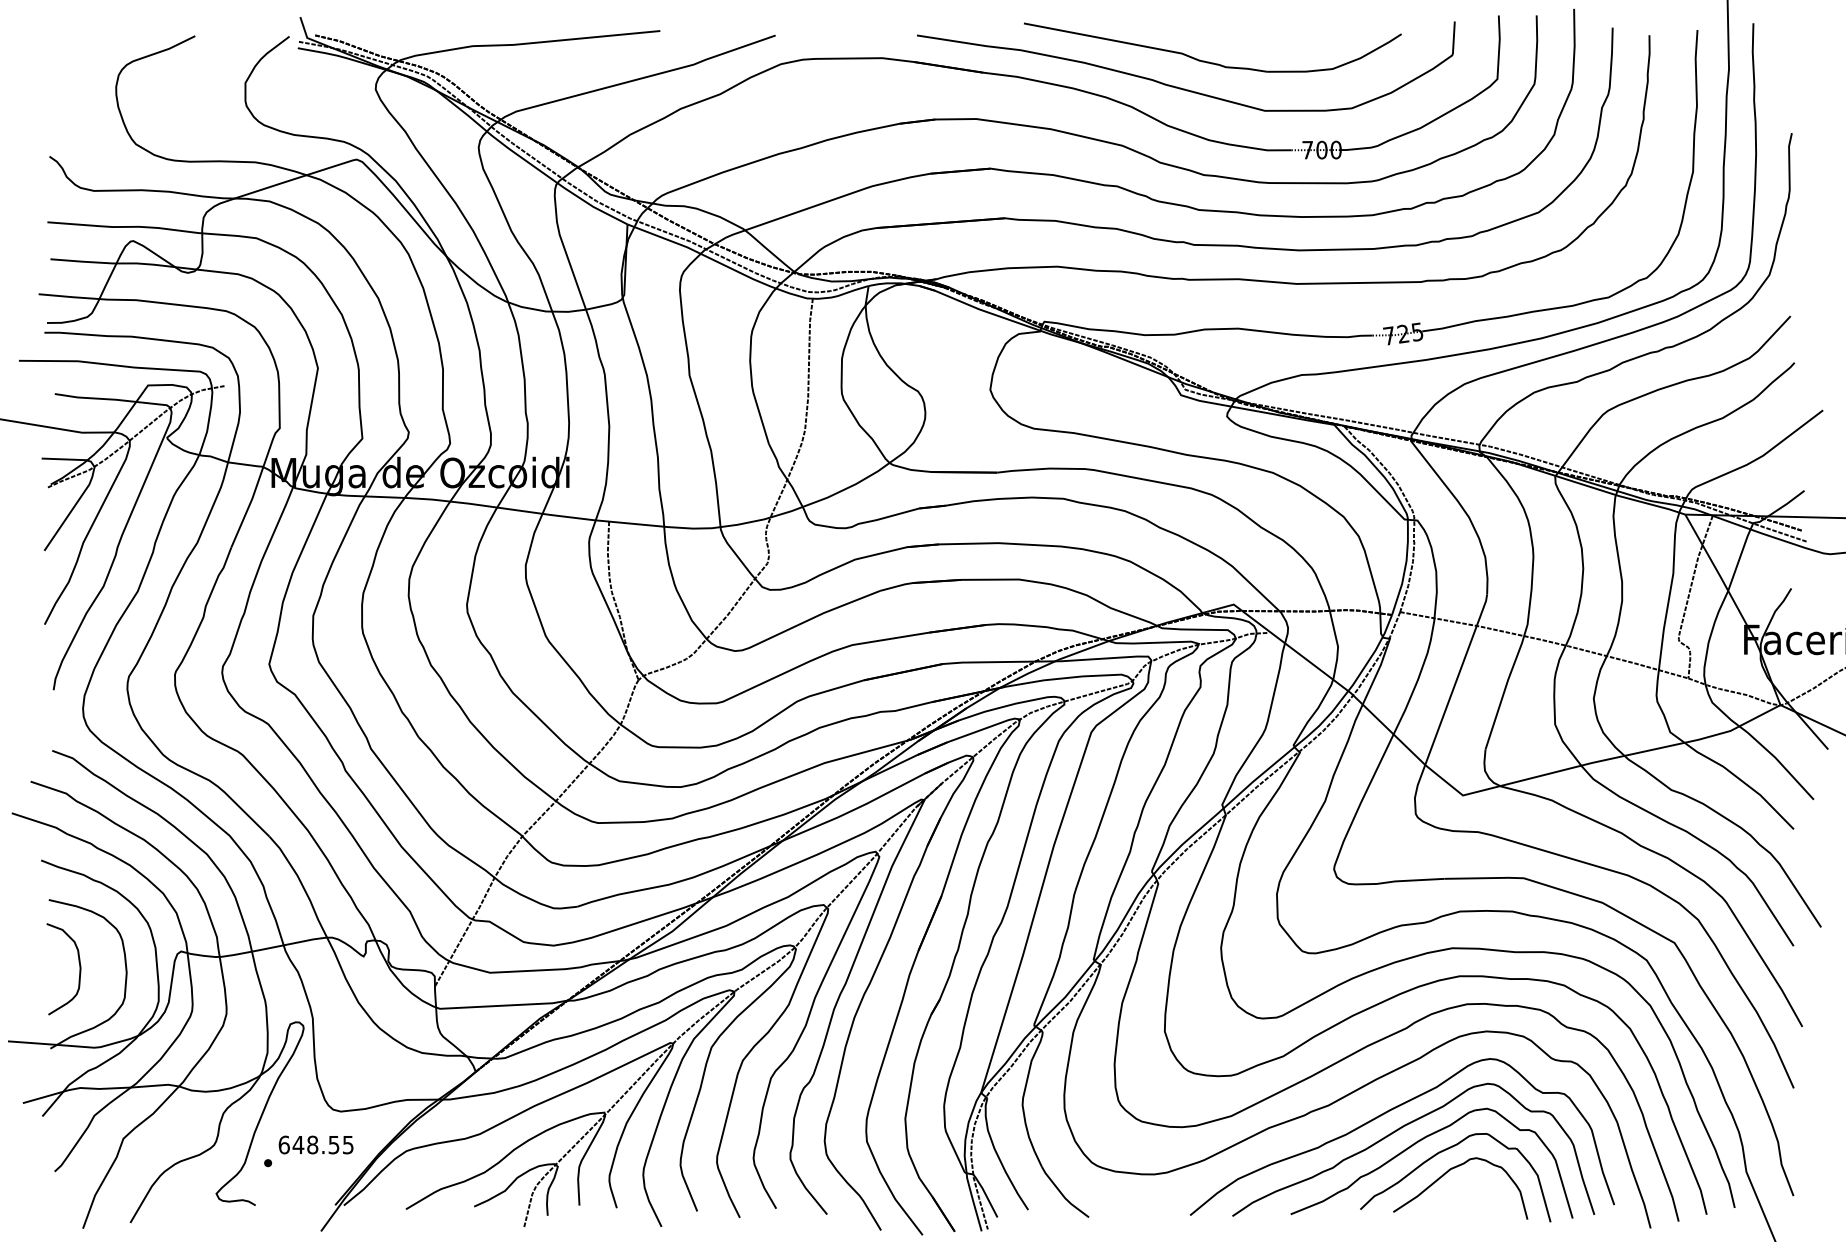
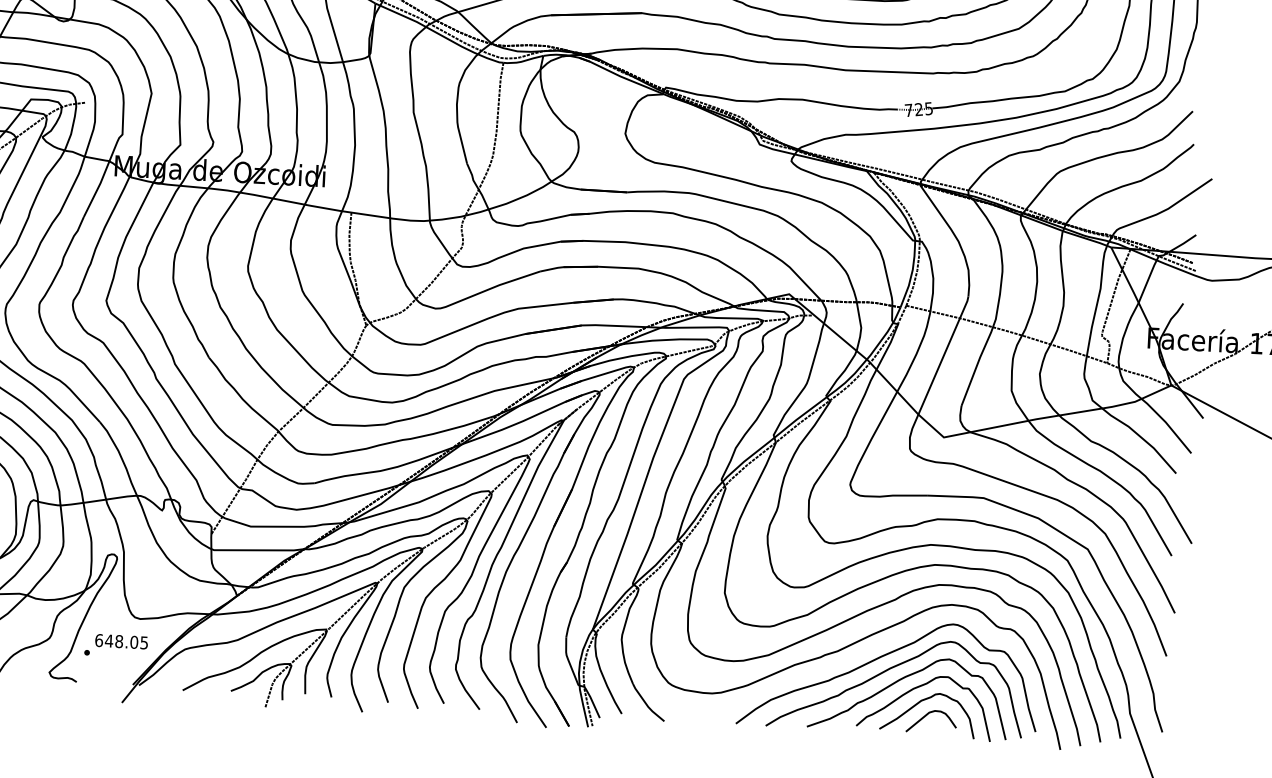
text: (333, 1144) -> (133, 641), 648.55 -> 648.05
curve: (1459, 1189) -> (926, 715), added

